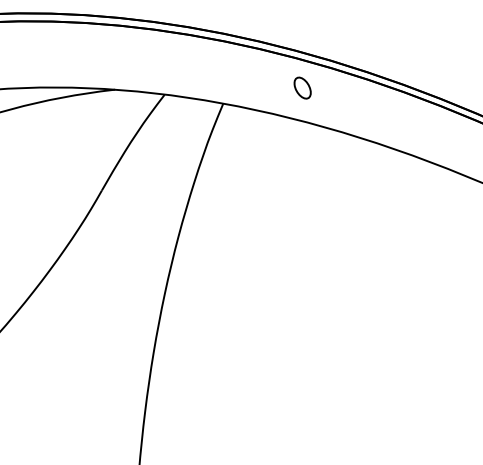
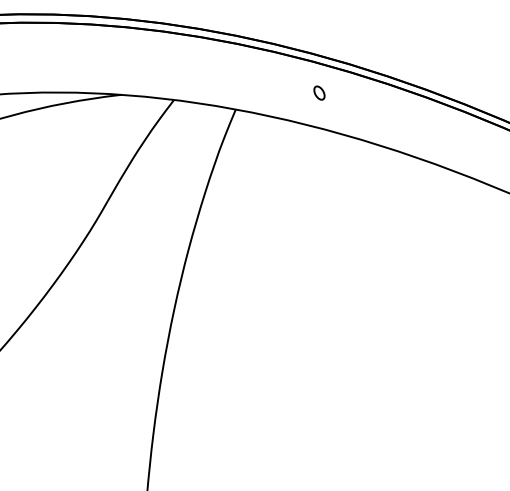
part: (302, 87) -> (319, 92), size x0.6

